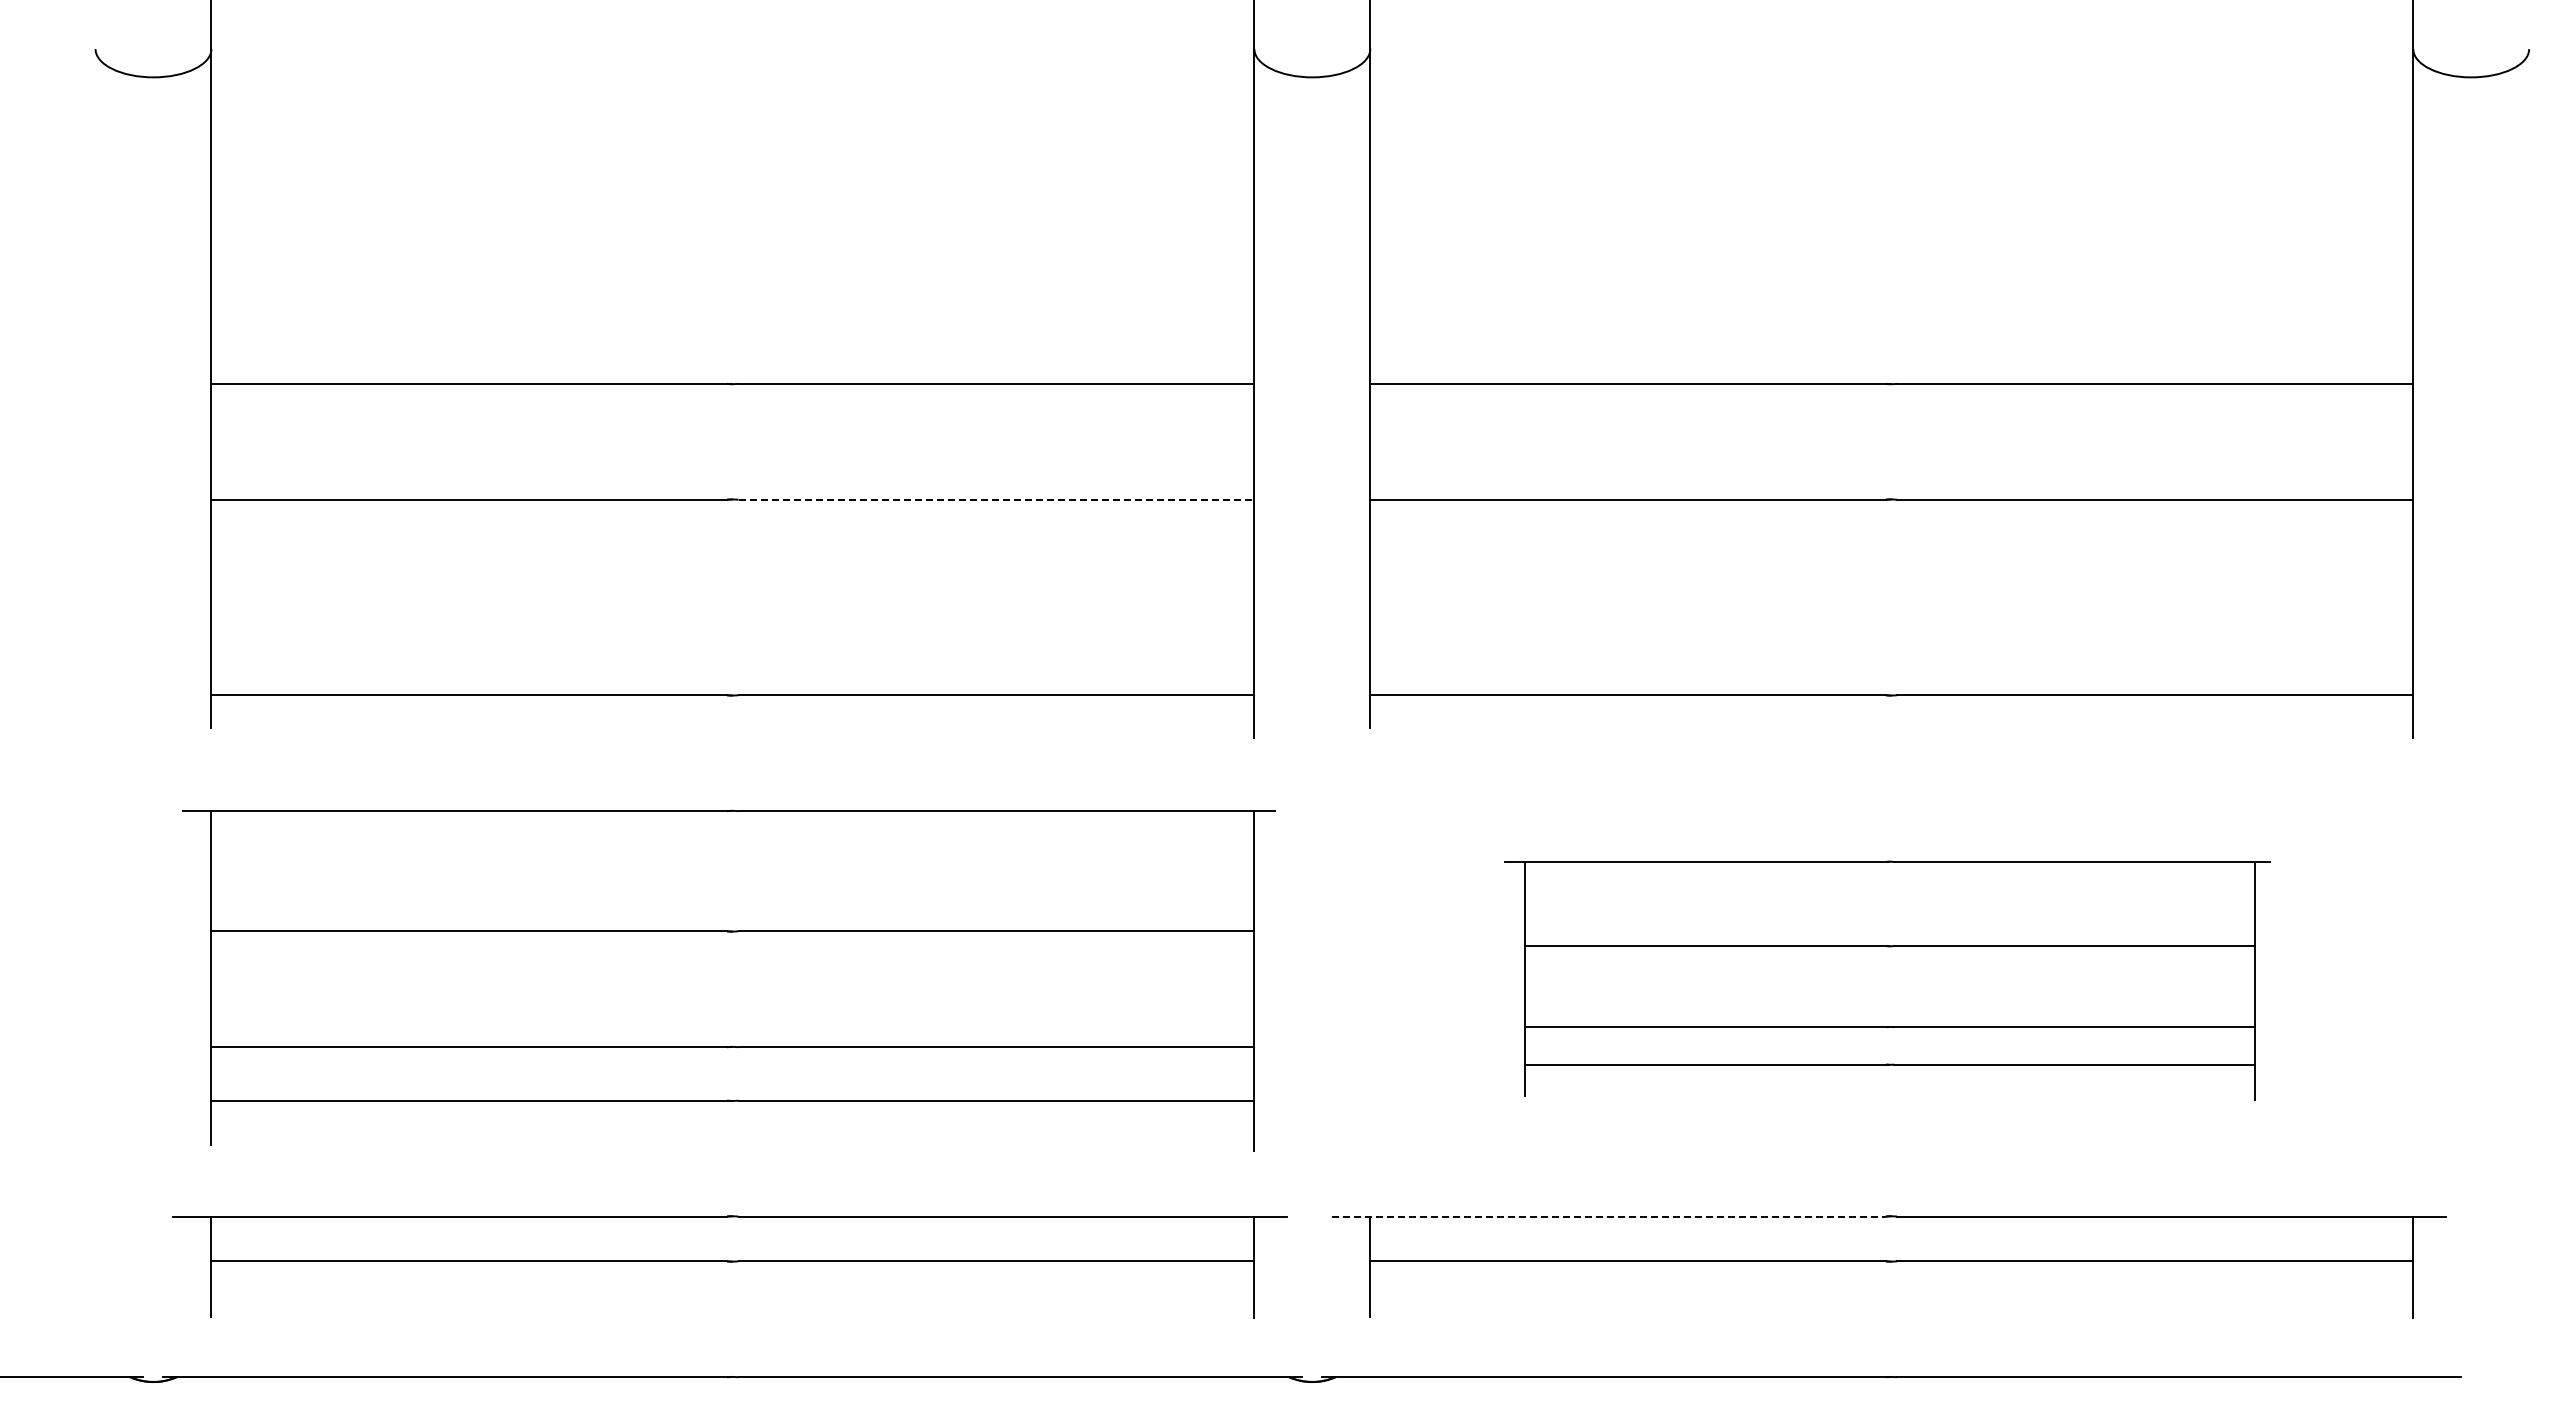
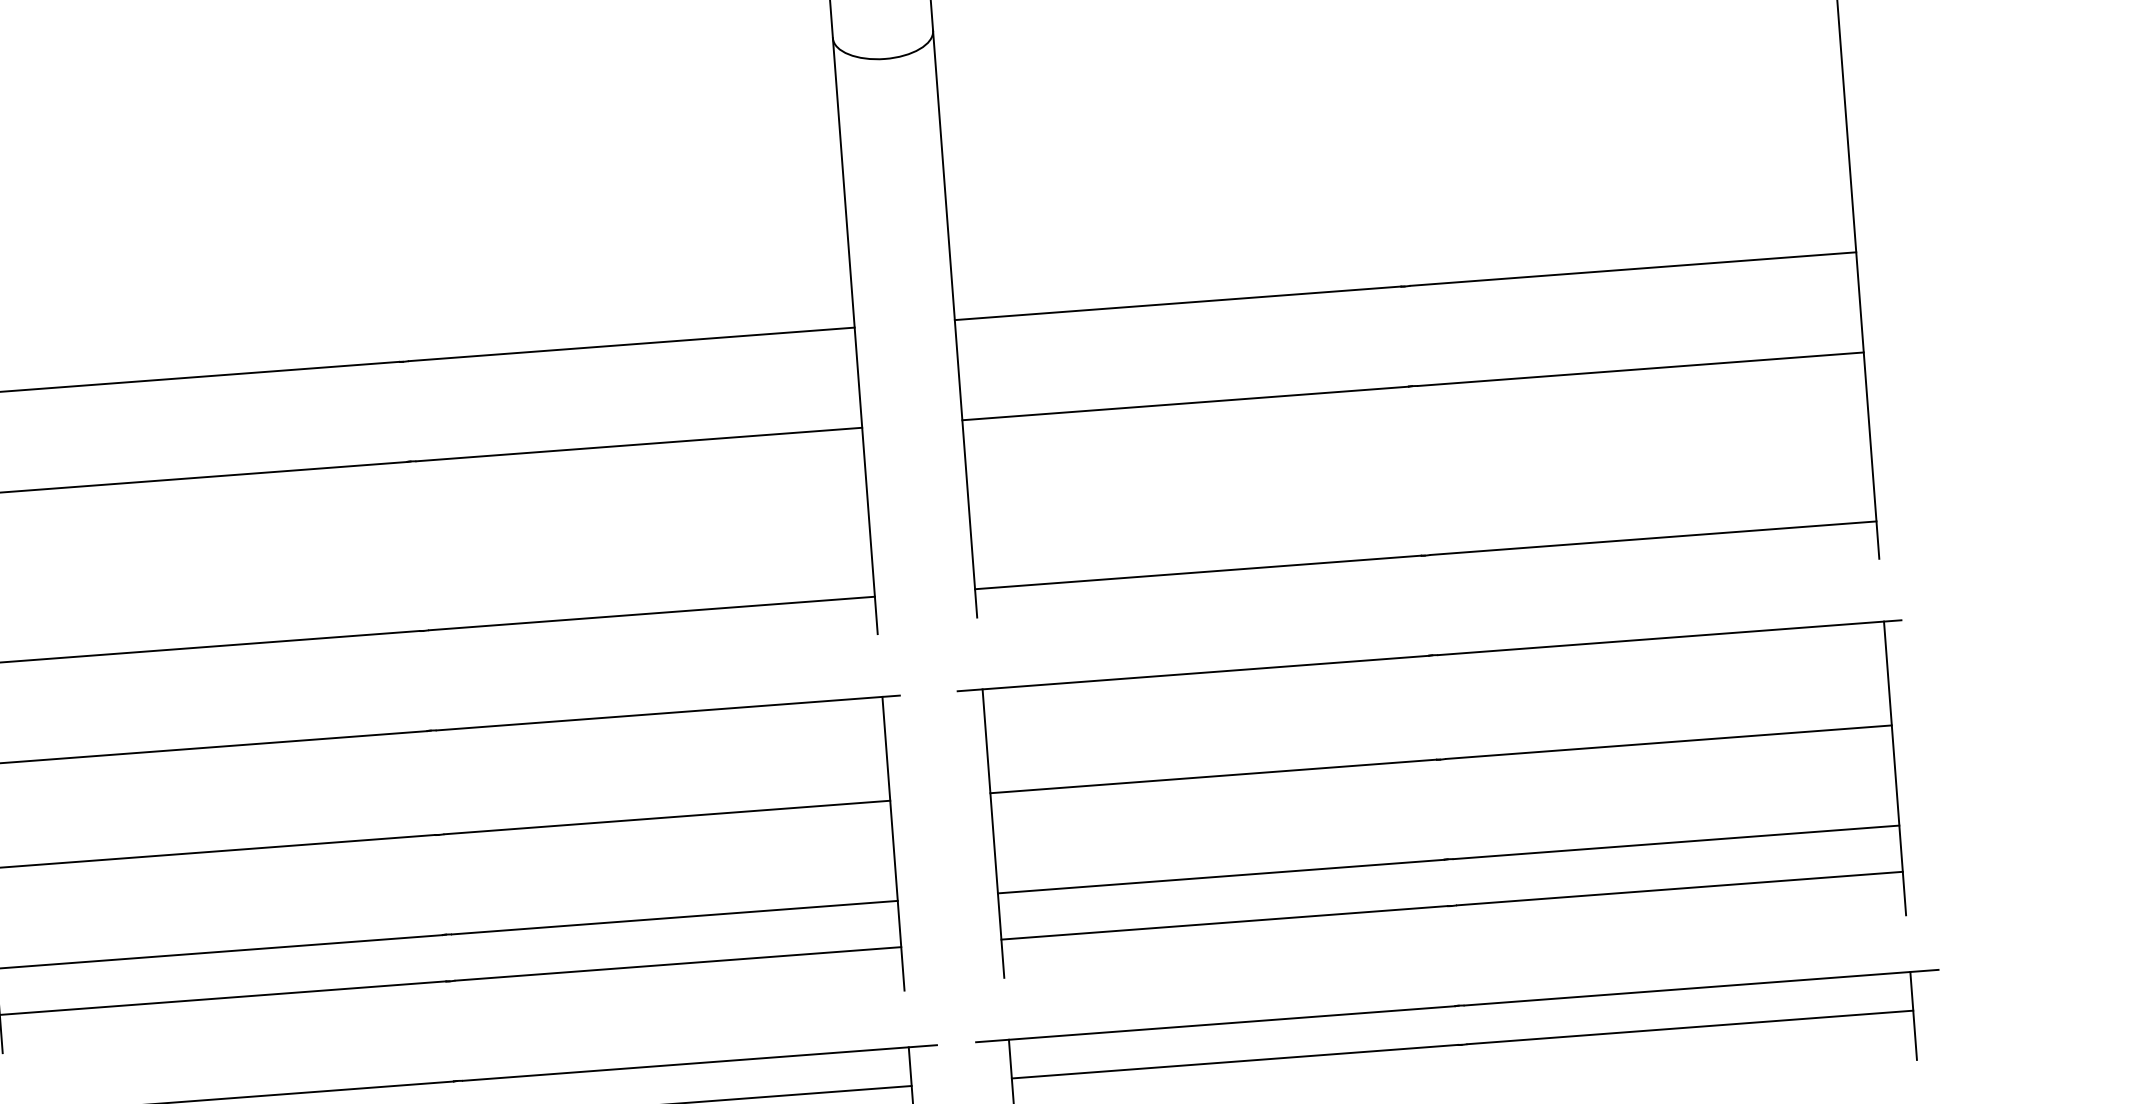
line: (996, 499) -> (639, 444), dashed -> solid
part: (1886, 980) -> (1439, 802), size x1.43
line: (1609, 1216) -> (1215, 1024), dashed -> solid

